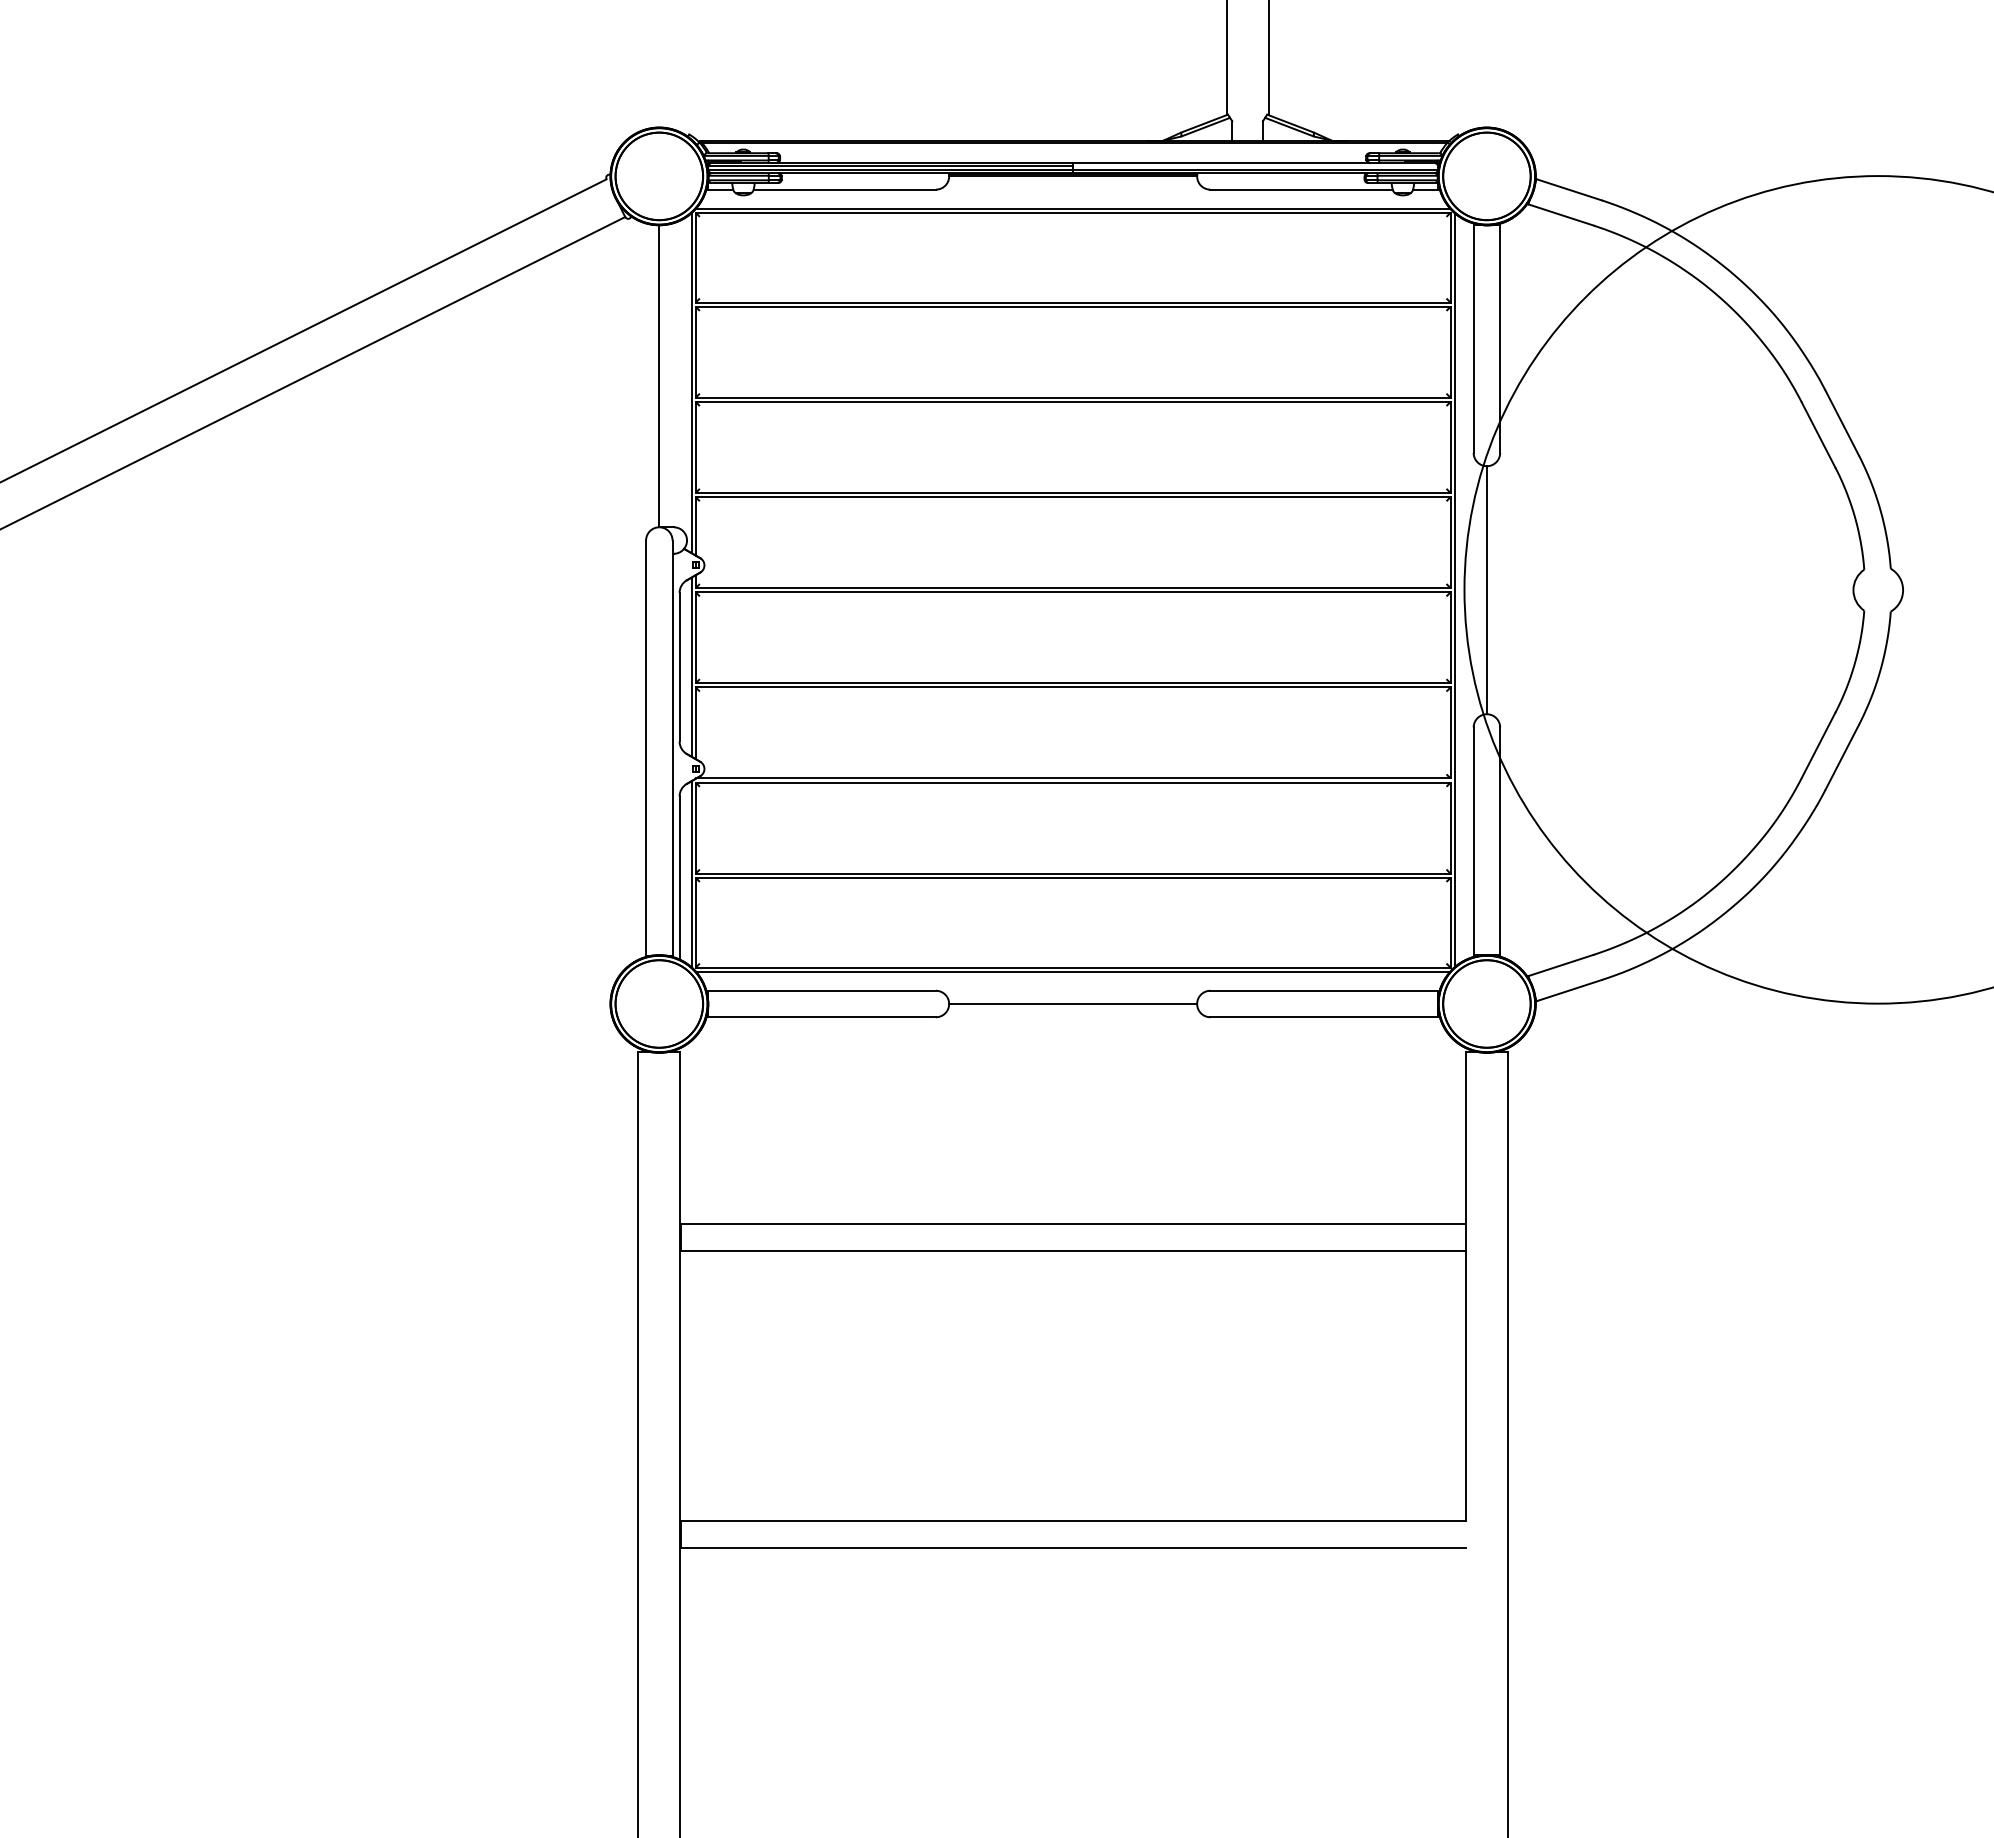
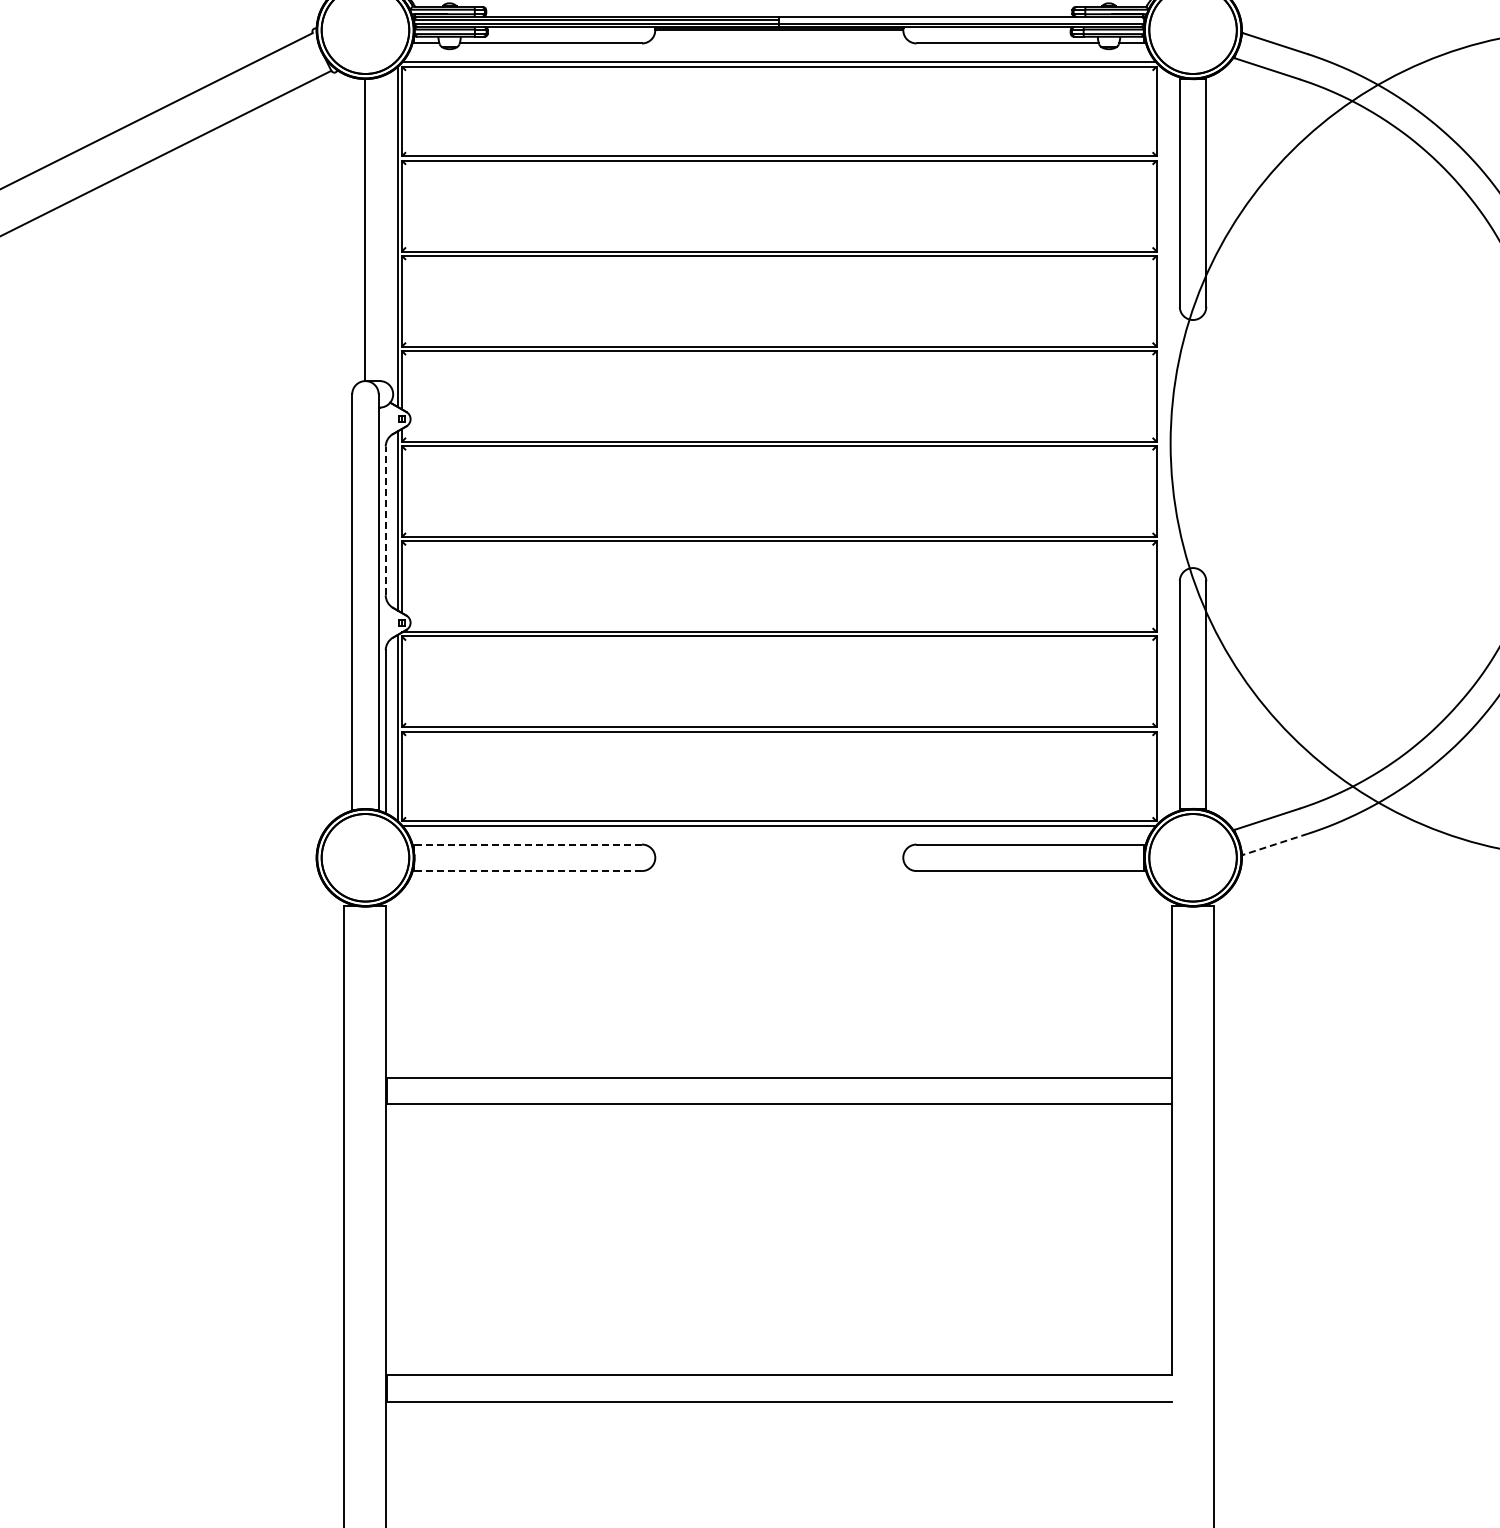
line: (1454, 590) -> (1160, 444), removed
line: (1486, 590) -> (1192, 444), removed
line: (679, 666) -> (385, 520), solid -> dashed
line: (822, 990) -> (528, 844), solid -> dashed
line: (1568, 990) -> (1274, 844), solid -> dashed
line: (1073, 1004) -> (779, 858), removed
line: (822, 1017) -> (528, 871), solid -> dashed

